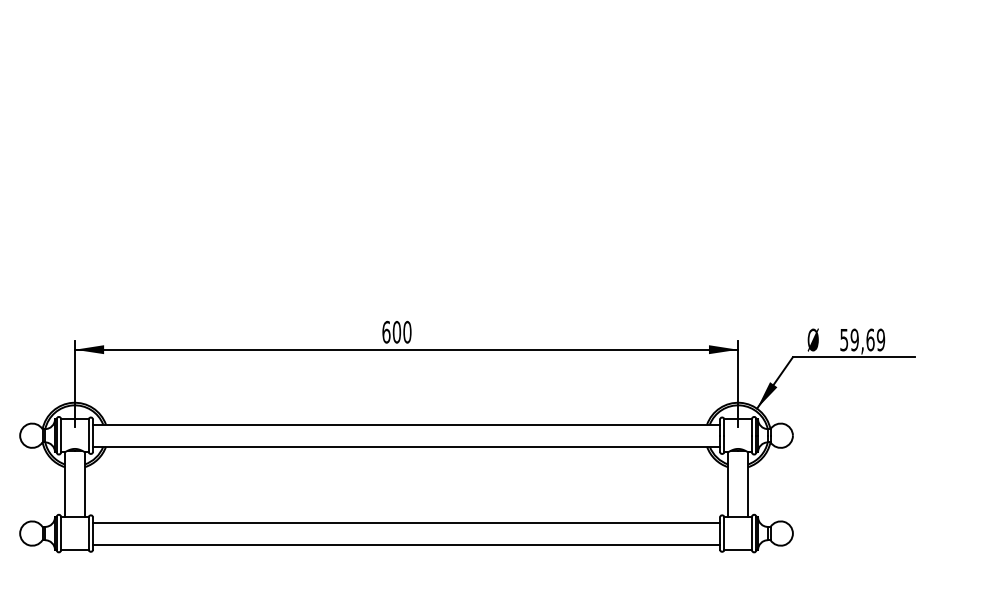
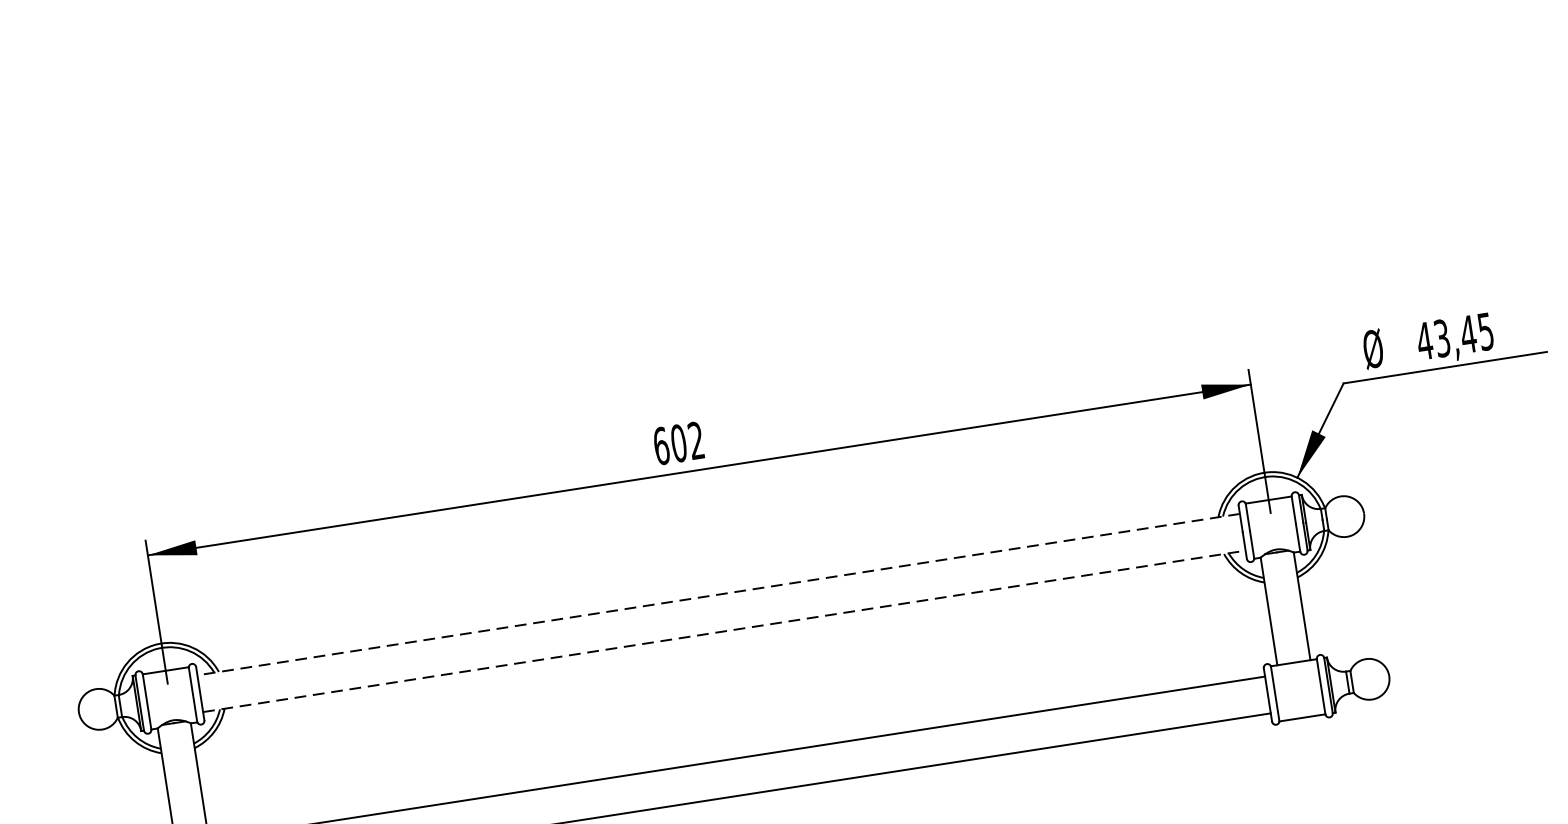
text: (407, 331) -> (696, 439), 600 -> 602
text: (862, 339) -> (1454, 335), 59,69 -> 43,45
line: (406, 424) -> (718, 594), solid -> dashed
line: (407, 446) -> (725, 630), solid -> dashed

